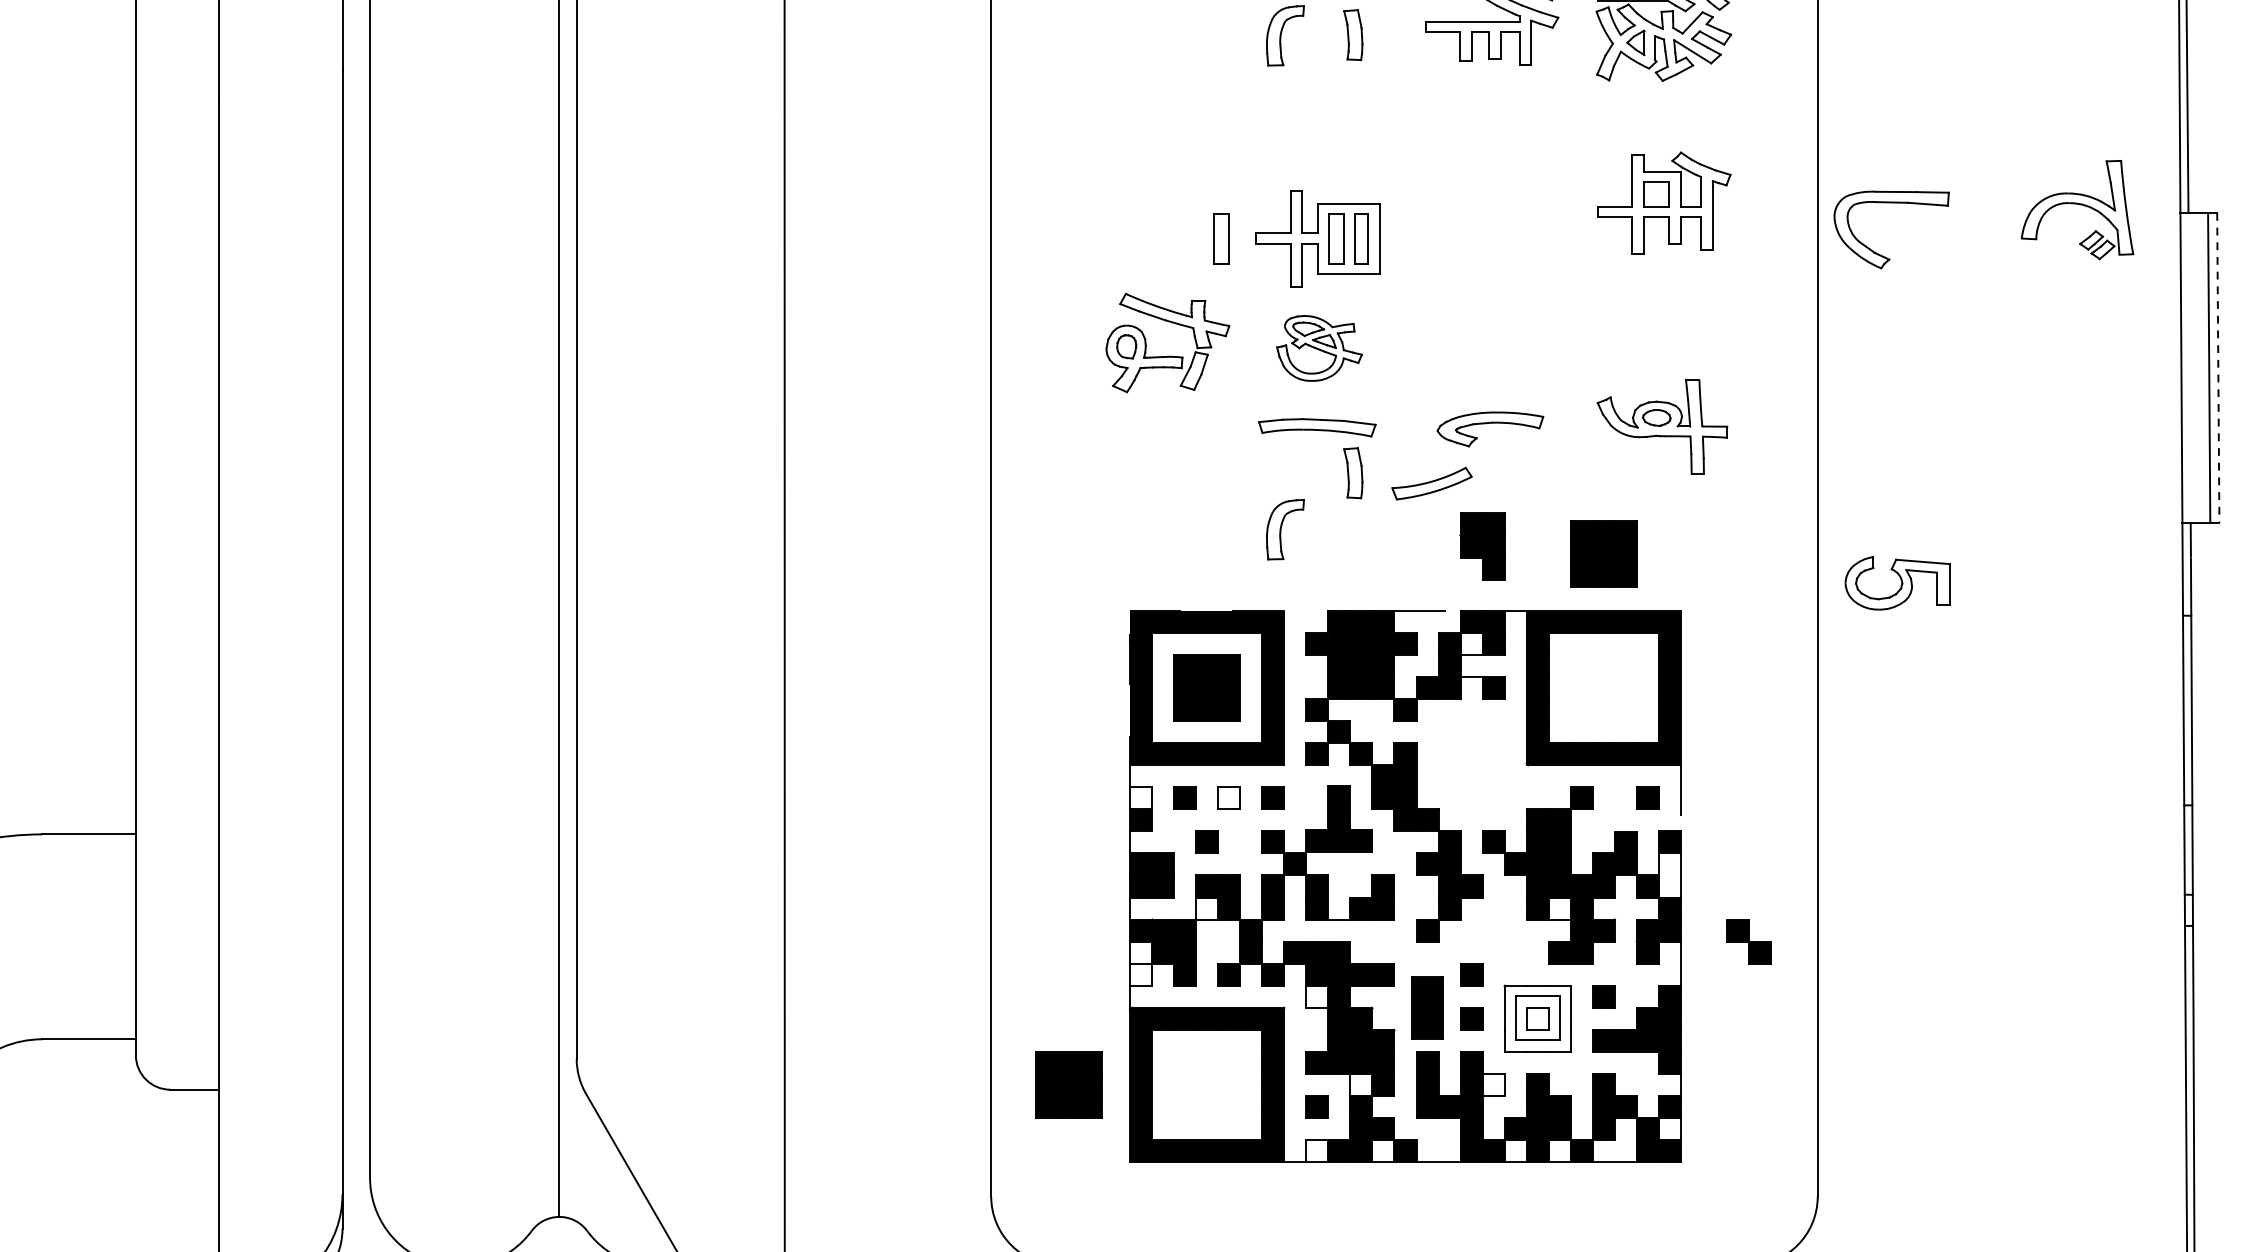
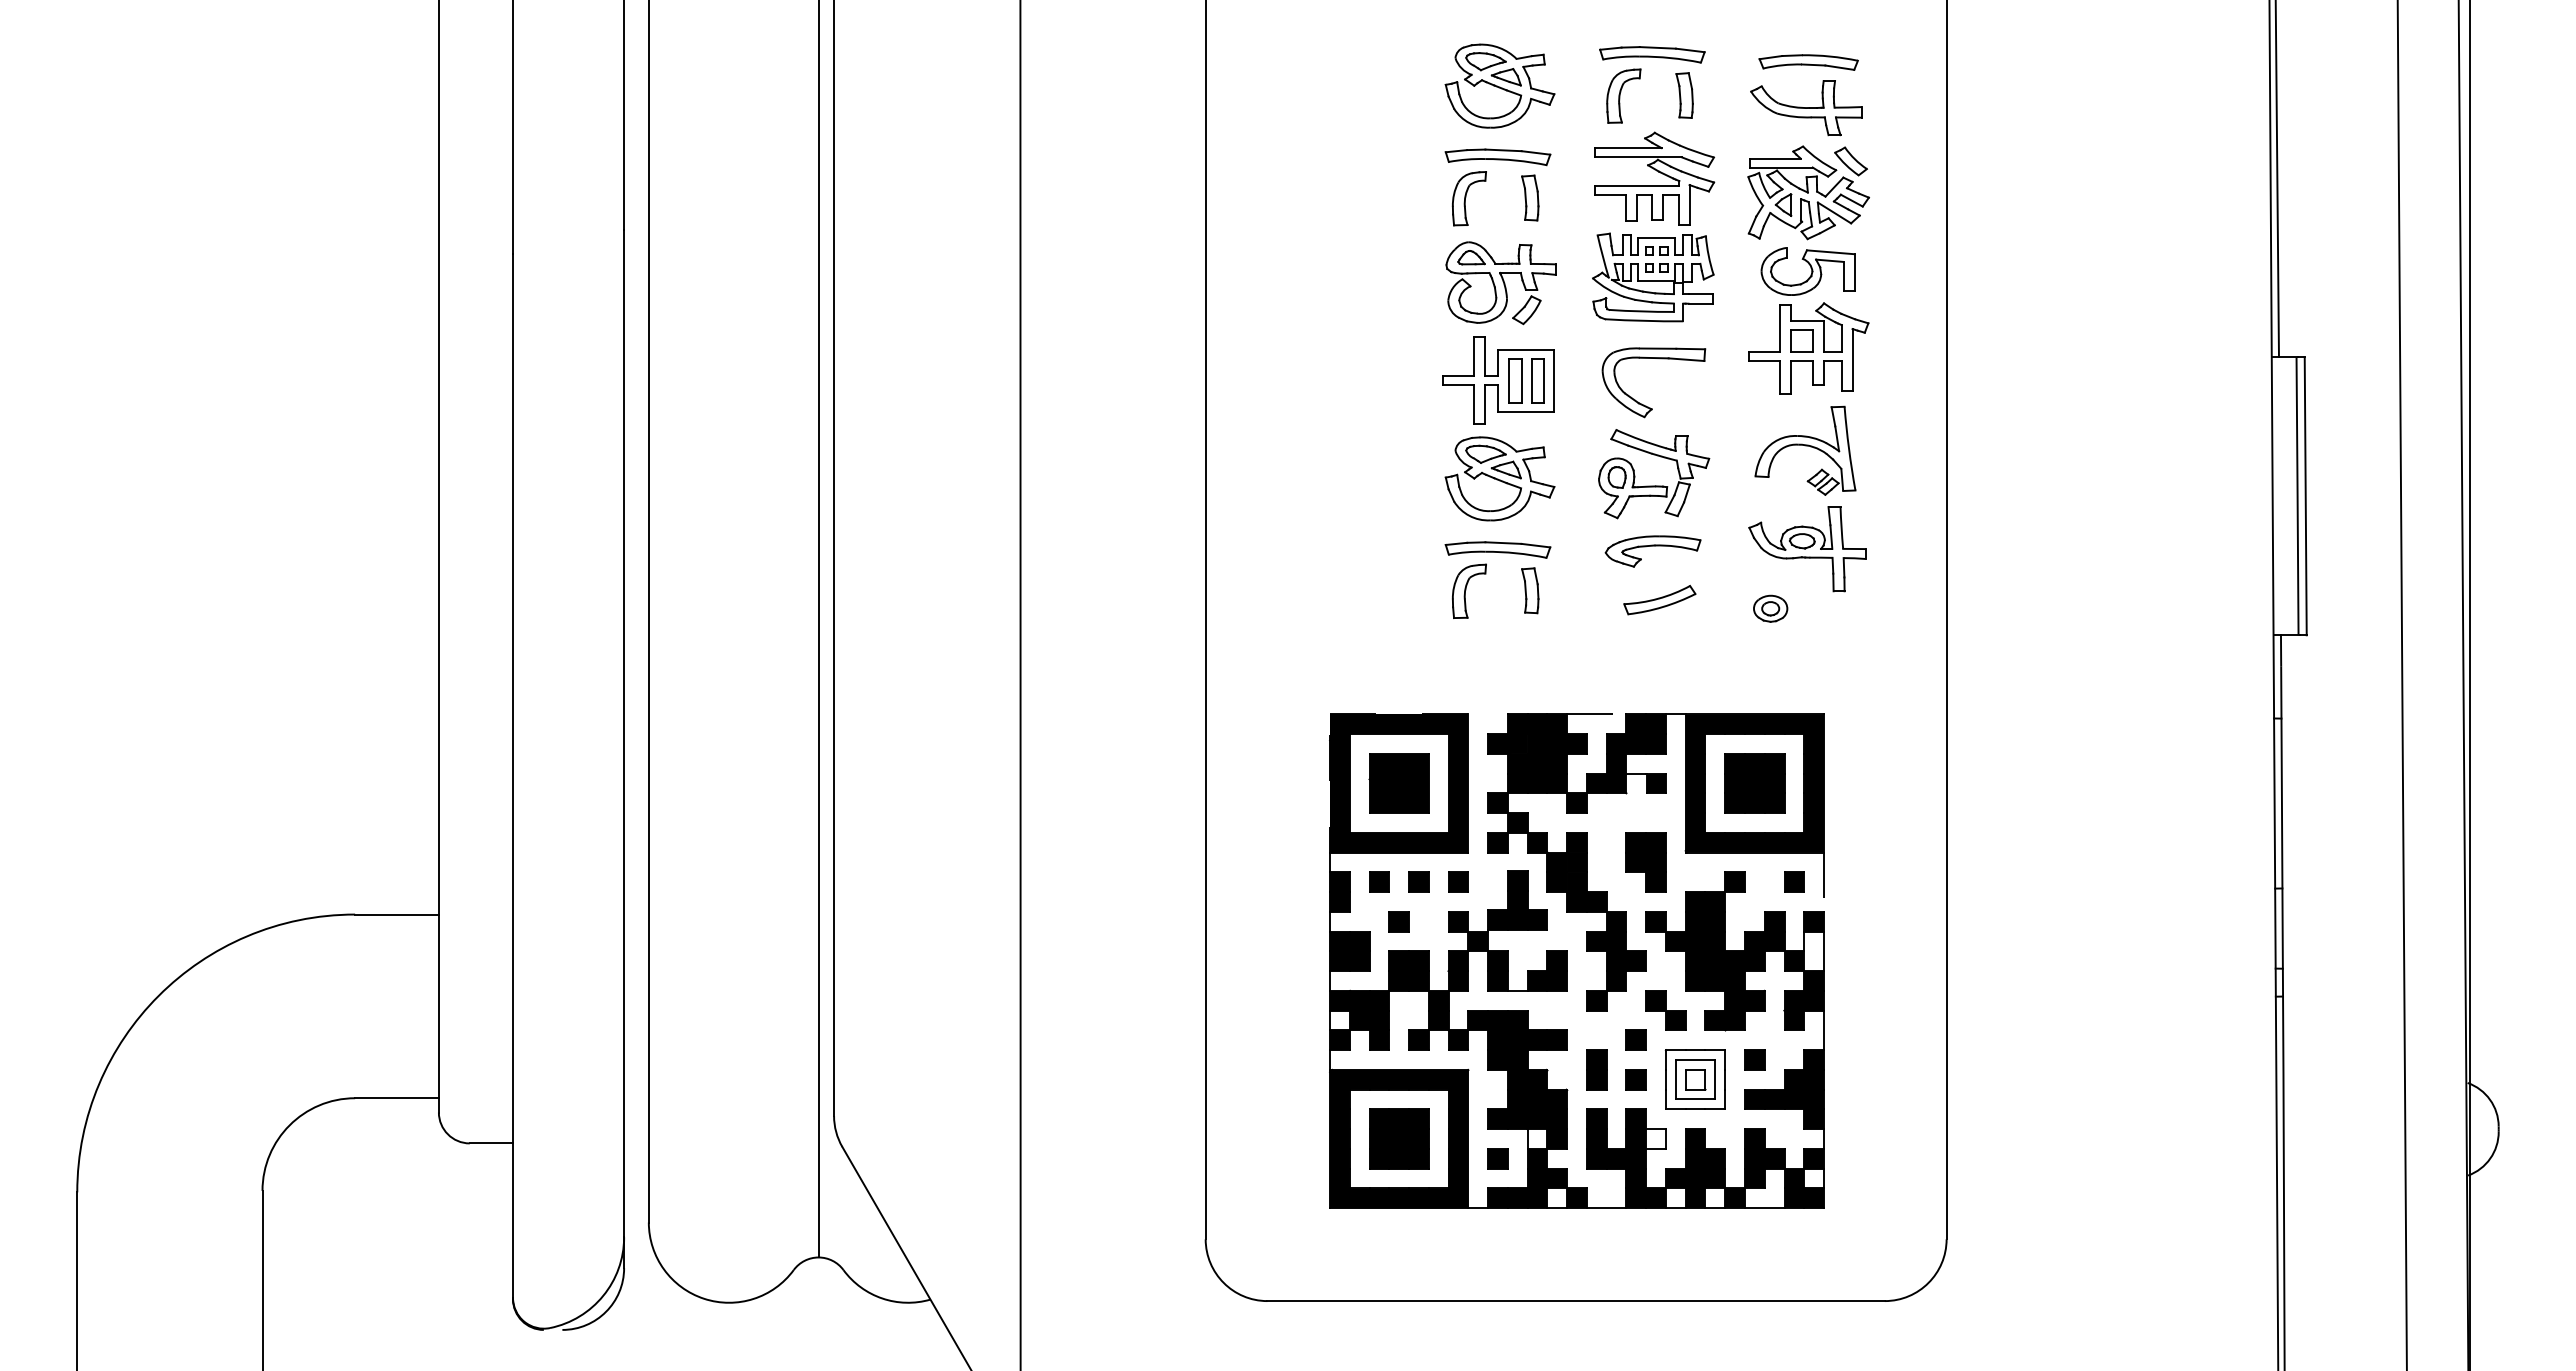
part: (1490, 123) -> (1653, 277), added
part: (1320, 130) -> (1500, 283), added
part: (1897, 204) -> (1659, 359), moved
part: (2077, 209) -> (1805, 450), moved
part: (1221, 238) -> (1412, 380), removed
part: (1318, 347) -> (1499, 478), size x1.43
part: (1168, 355) -> (1654, 485), moved
line: (2218, 368) -> (2305, 496), dashed -> solid
part: (1431, 482) -> (1659, 599), moved
part: (1621, 492) -> (1770, 608), added
part: (1284, 528) -> (1468, 590), moved
part: (1481, 546) -> (1645, 862), moved
part: (1603, 554) -> (1754, 783), moved
part: (1896, 583) -> (1807, 271), moved
fill: (1471, 643) -> (1636, 743), added
fill: (1140, 798) -> (1339, 882), added
fill: (1228, 798) -> (1418, 882), added
fill: (1207, 907) -> (1399, 980), added
fill: (1559, 907) -> (1715, 980), added
part: (1748, 941) -> (1665, 1010), moved
fill: (1140, 974) -> (1339, 1040), added
fill: (1316, 996) -> (1497, 1059), added
part: (1427, 1007) -> (1596, 1069), size x0.71
part: (1069, 1084) -> (1399, 1138), moved
fill: (1316, 1151) -> (1497, 1198), added

